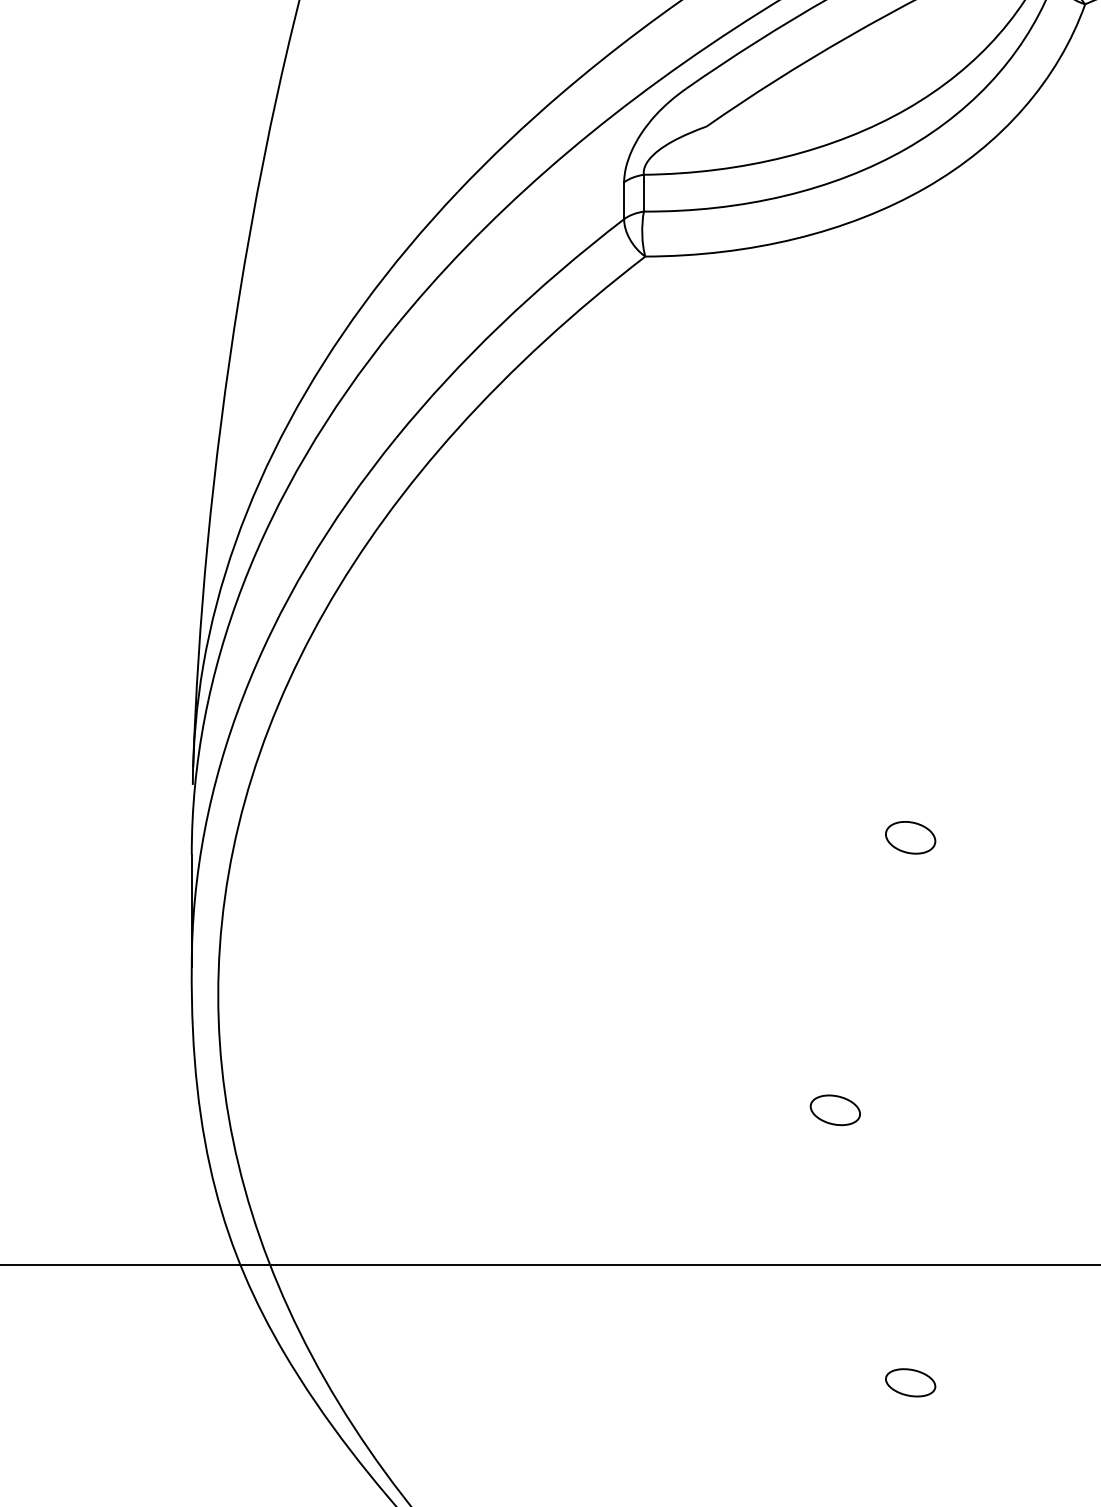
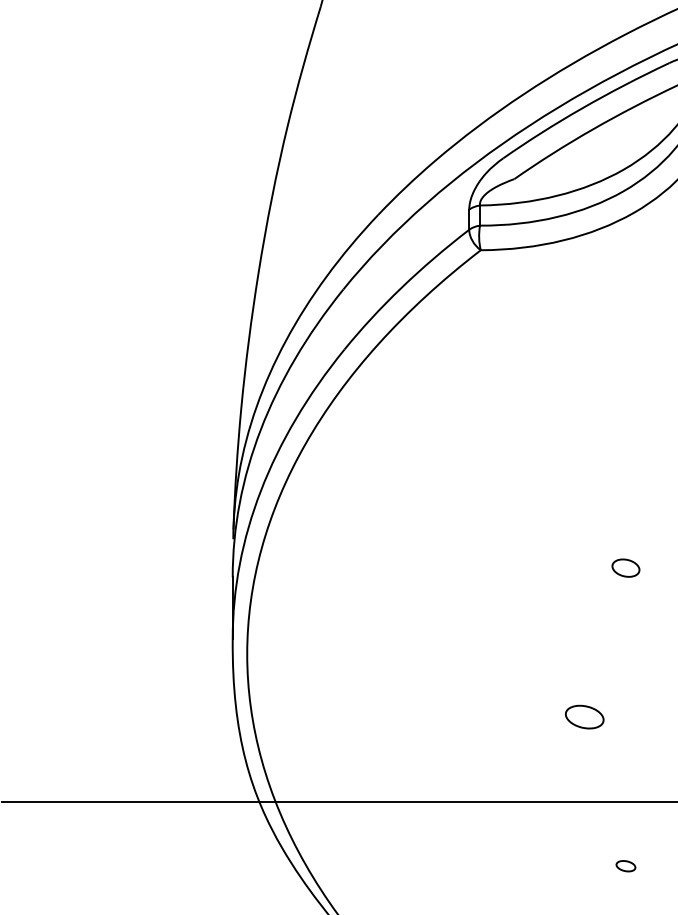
part: (834, 1110) -> (584, 717), size x1.4
part: (909, 1381) -> (625, 865), size x0.7

